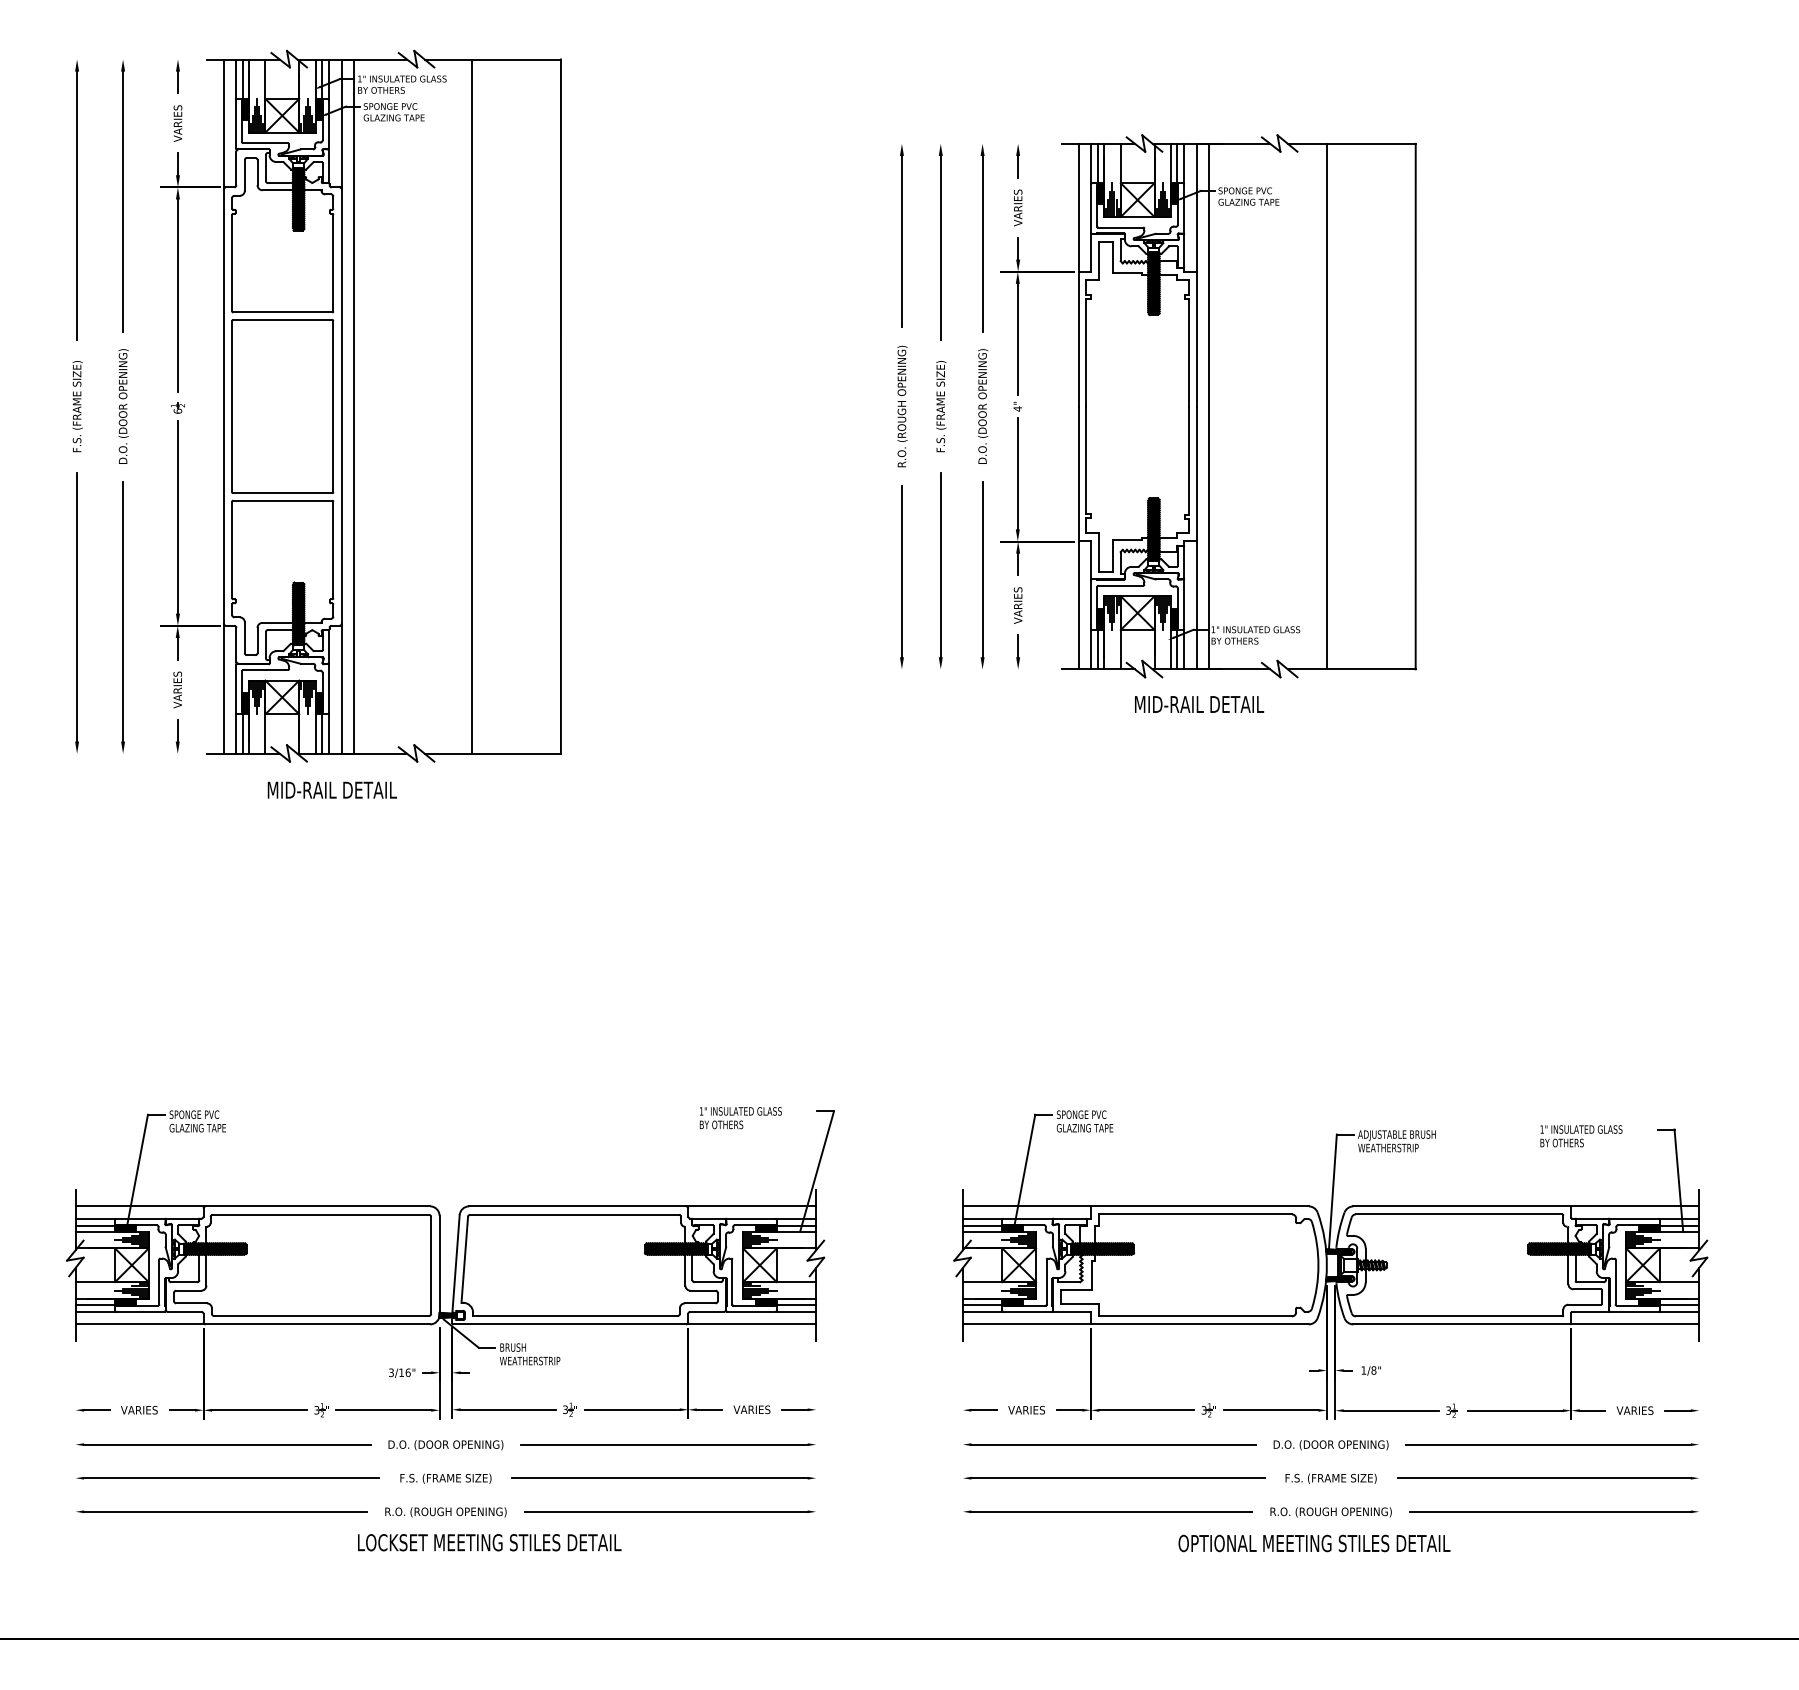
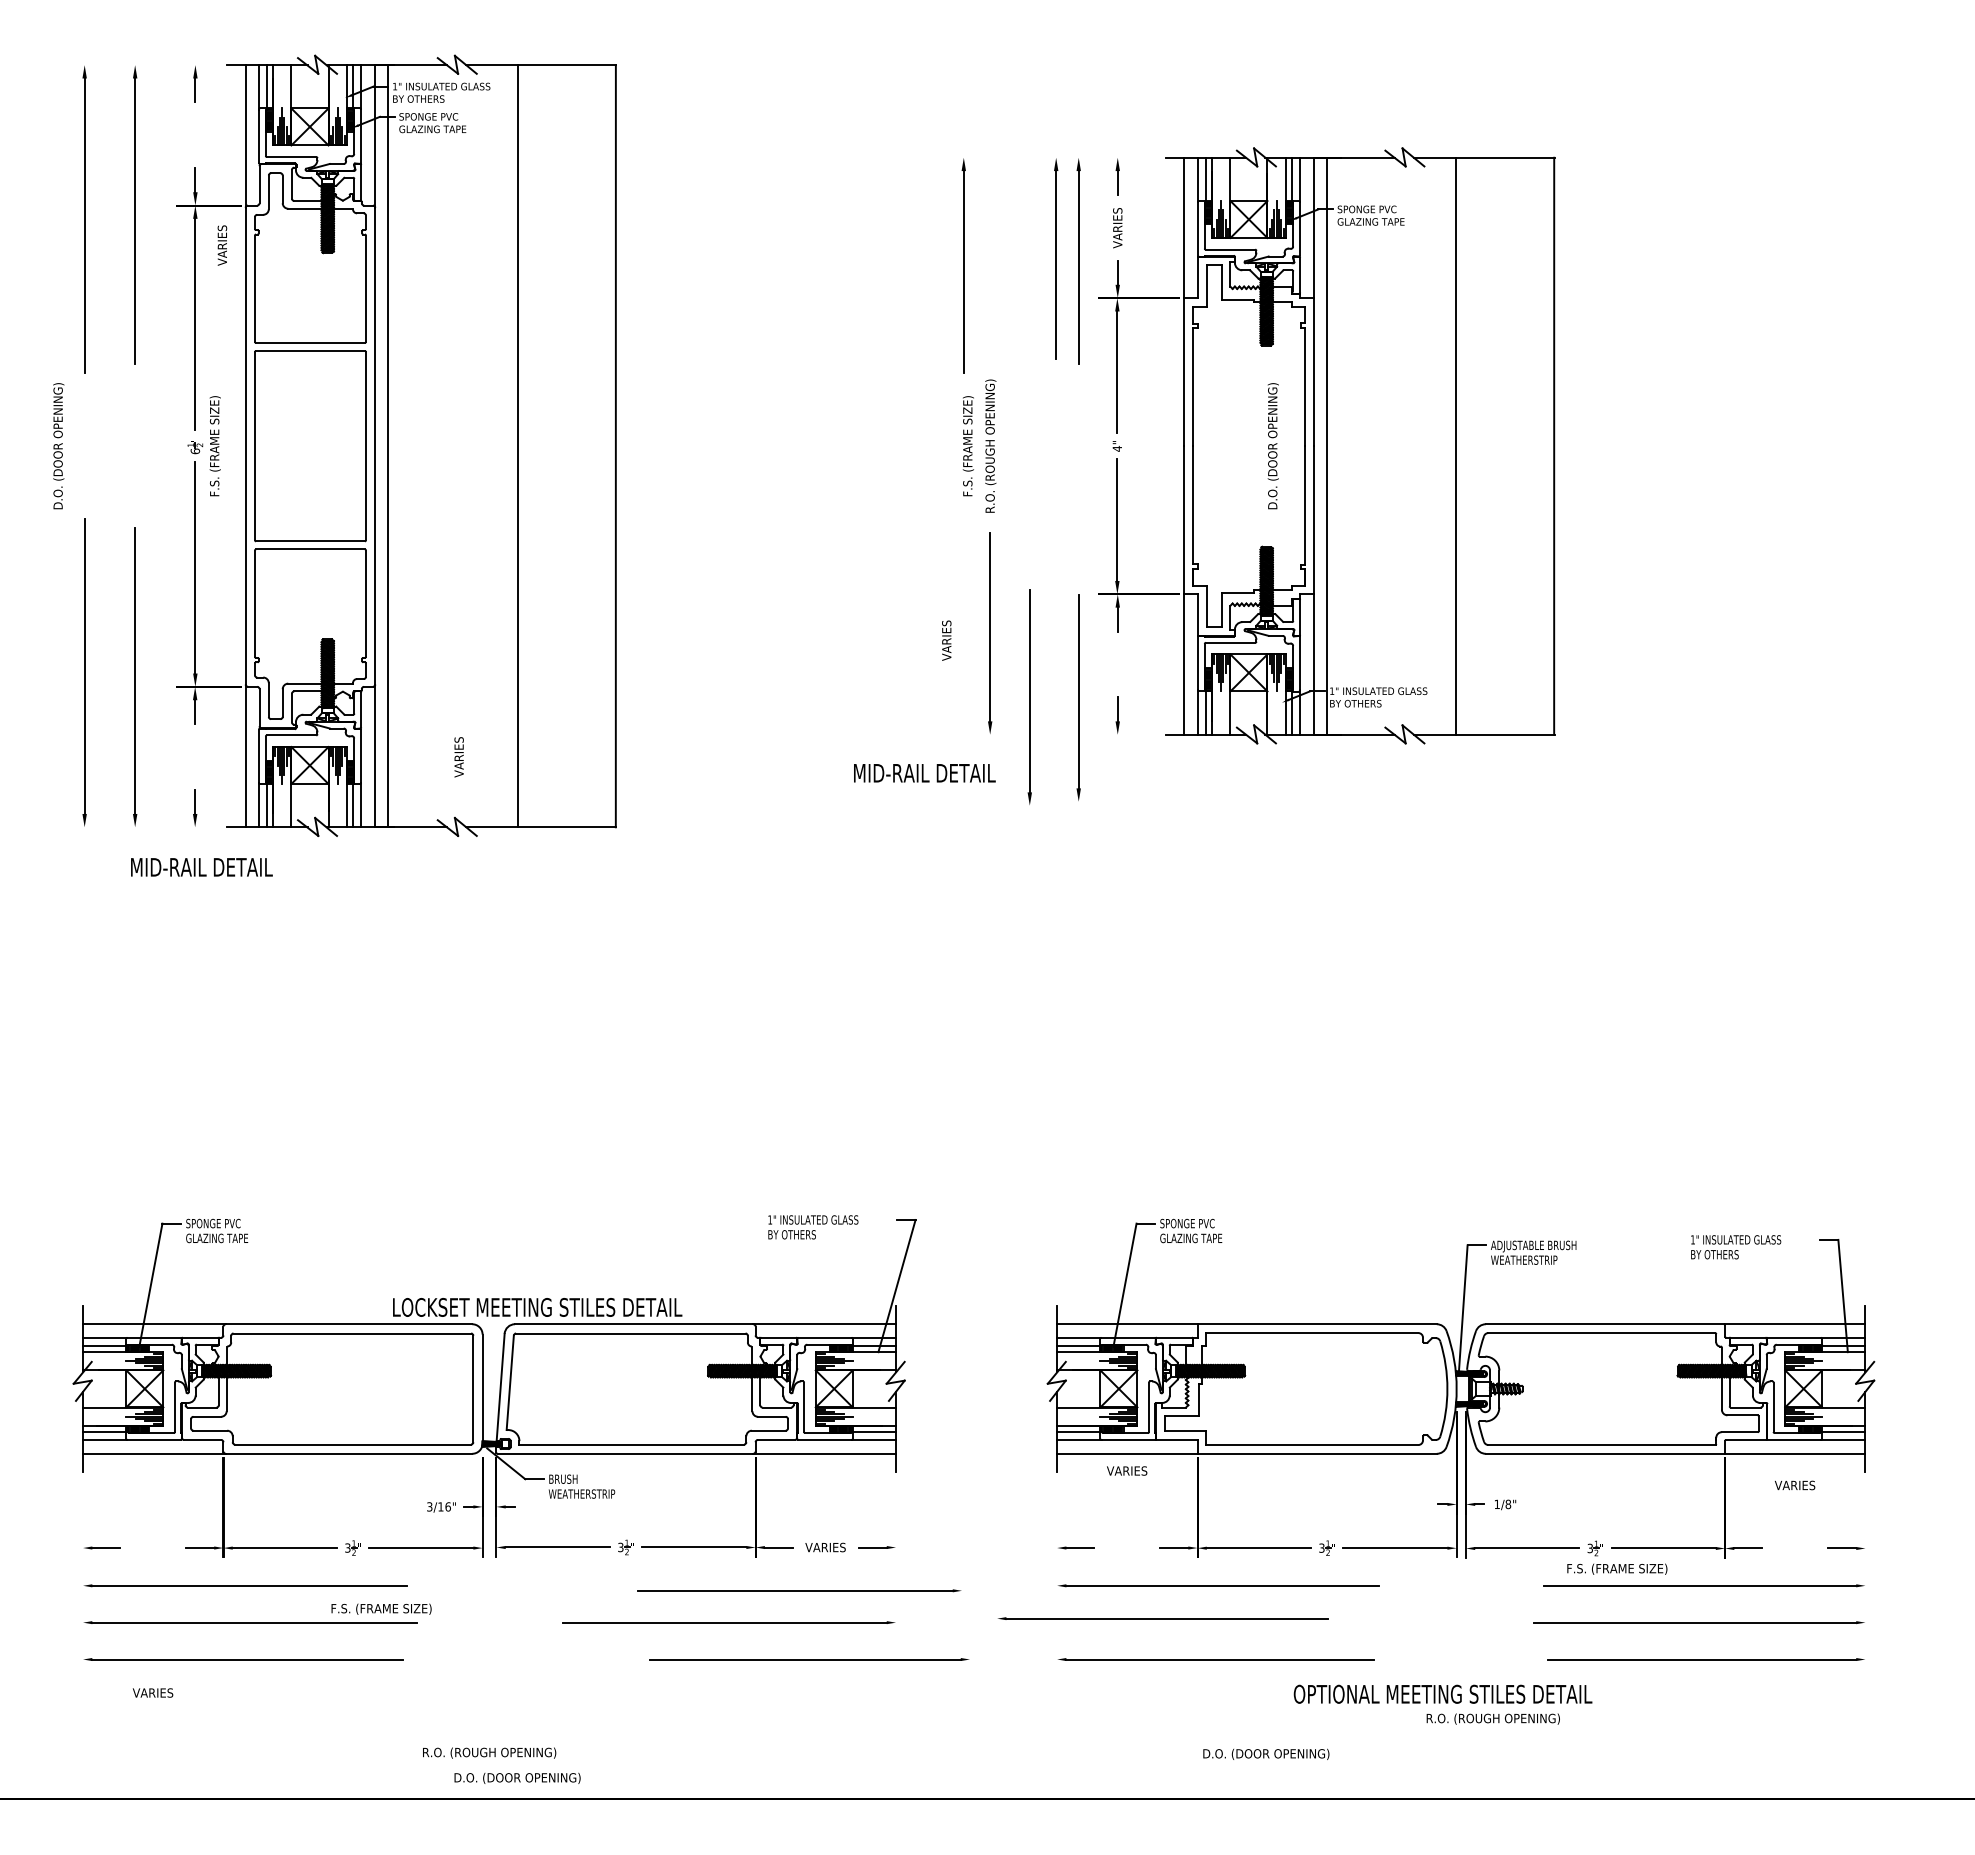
text: (178, 123) -> (222, 245), moved
part: (902, 235) -> (1056, 258), moved
part: (940, 241) -> (963, 265), moved
text: (76, 406) -> (214, 446), moved
text: (123, 406) -> (58, 446), moved
text: (940, 406) -> (967, 446), moved
text: (982, 406) -> (1272, 446), moved
part: (940, 569) -> (1029, 696), moved
part: (982, 574) -> (1078, 697), moved
text: (1017, 605) -> (946, 640), moved
text: (177, 690) -> (458, 757), moved
text: (1199, 704) -> (924, 773), moved
text: (332, 790) -> (201, 867), moved
text: (138, 1409) -> (152, 1692), moved
text: (1027, 1409) -> (1127, 1470), moved
text: (1635, 1410) -> (1795, 1485), moved
text: (445, 1444) -> (517, 1777), moved
part: (668, 1444) -> (799, 1590), moved
text: (1331, 1444) -> (1266, 1753), moved
text: (445, 1478) -> (381, 1608), moved
line: (1114, 1478) -> (1163, 1618), moved
text: (1331, 1478) -> (1617, 1568), moved
text: (445, 1511) -> (489, 1752), moved
line: (669, 1511) -> (809, 1659), moved
text: (1330, 1511) -> (1492, 1718), moved
text: (489, 1542) -> (537, 1307), moved

